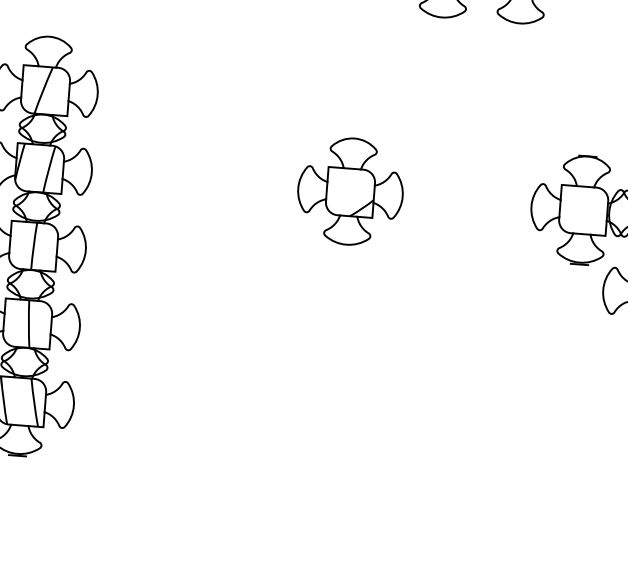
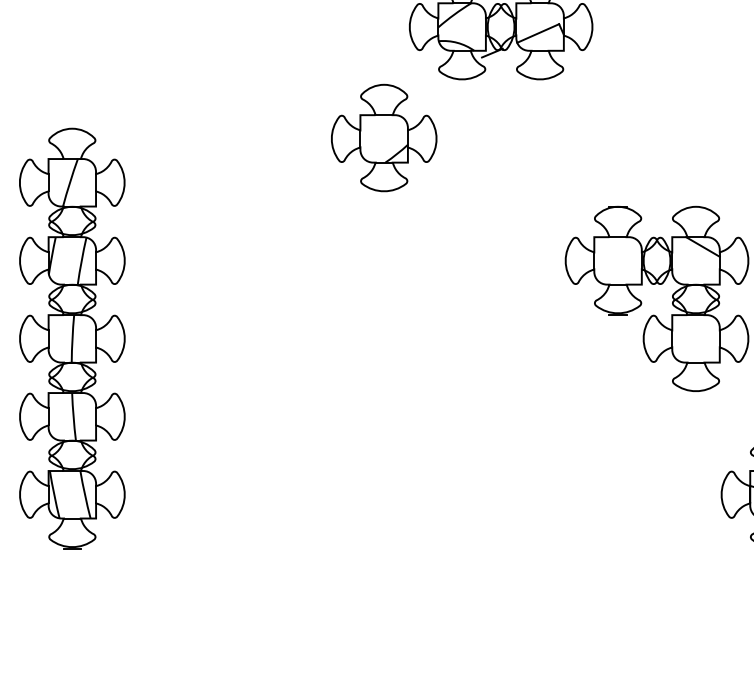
part: (350, 191) -> (384, 137), moved

